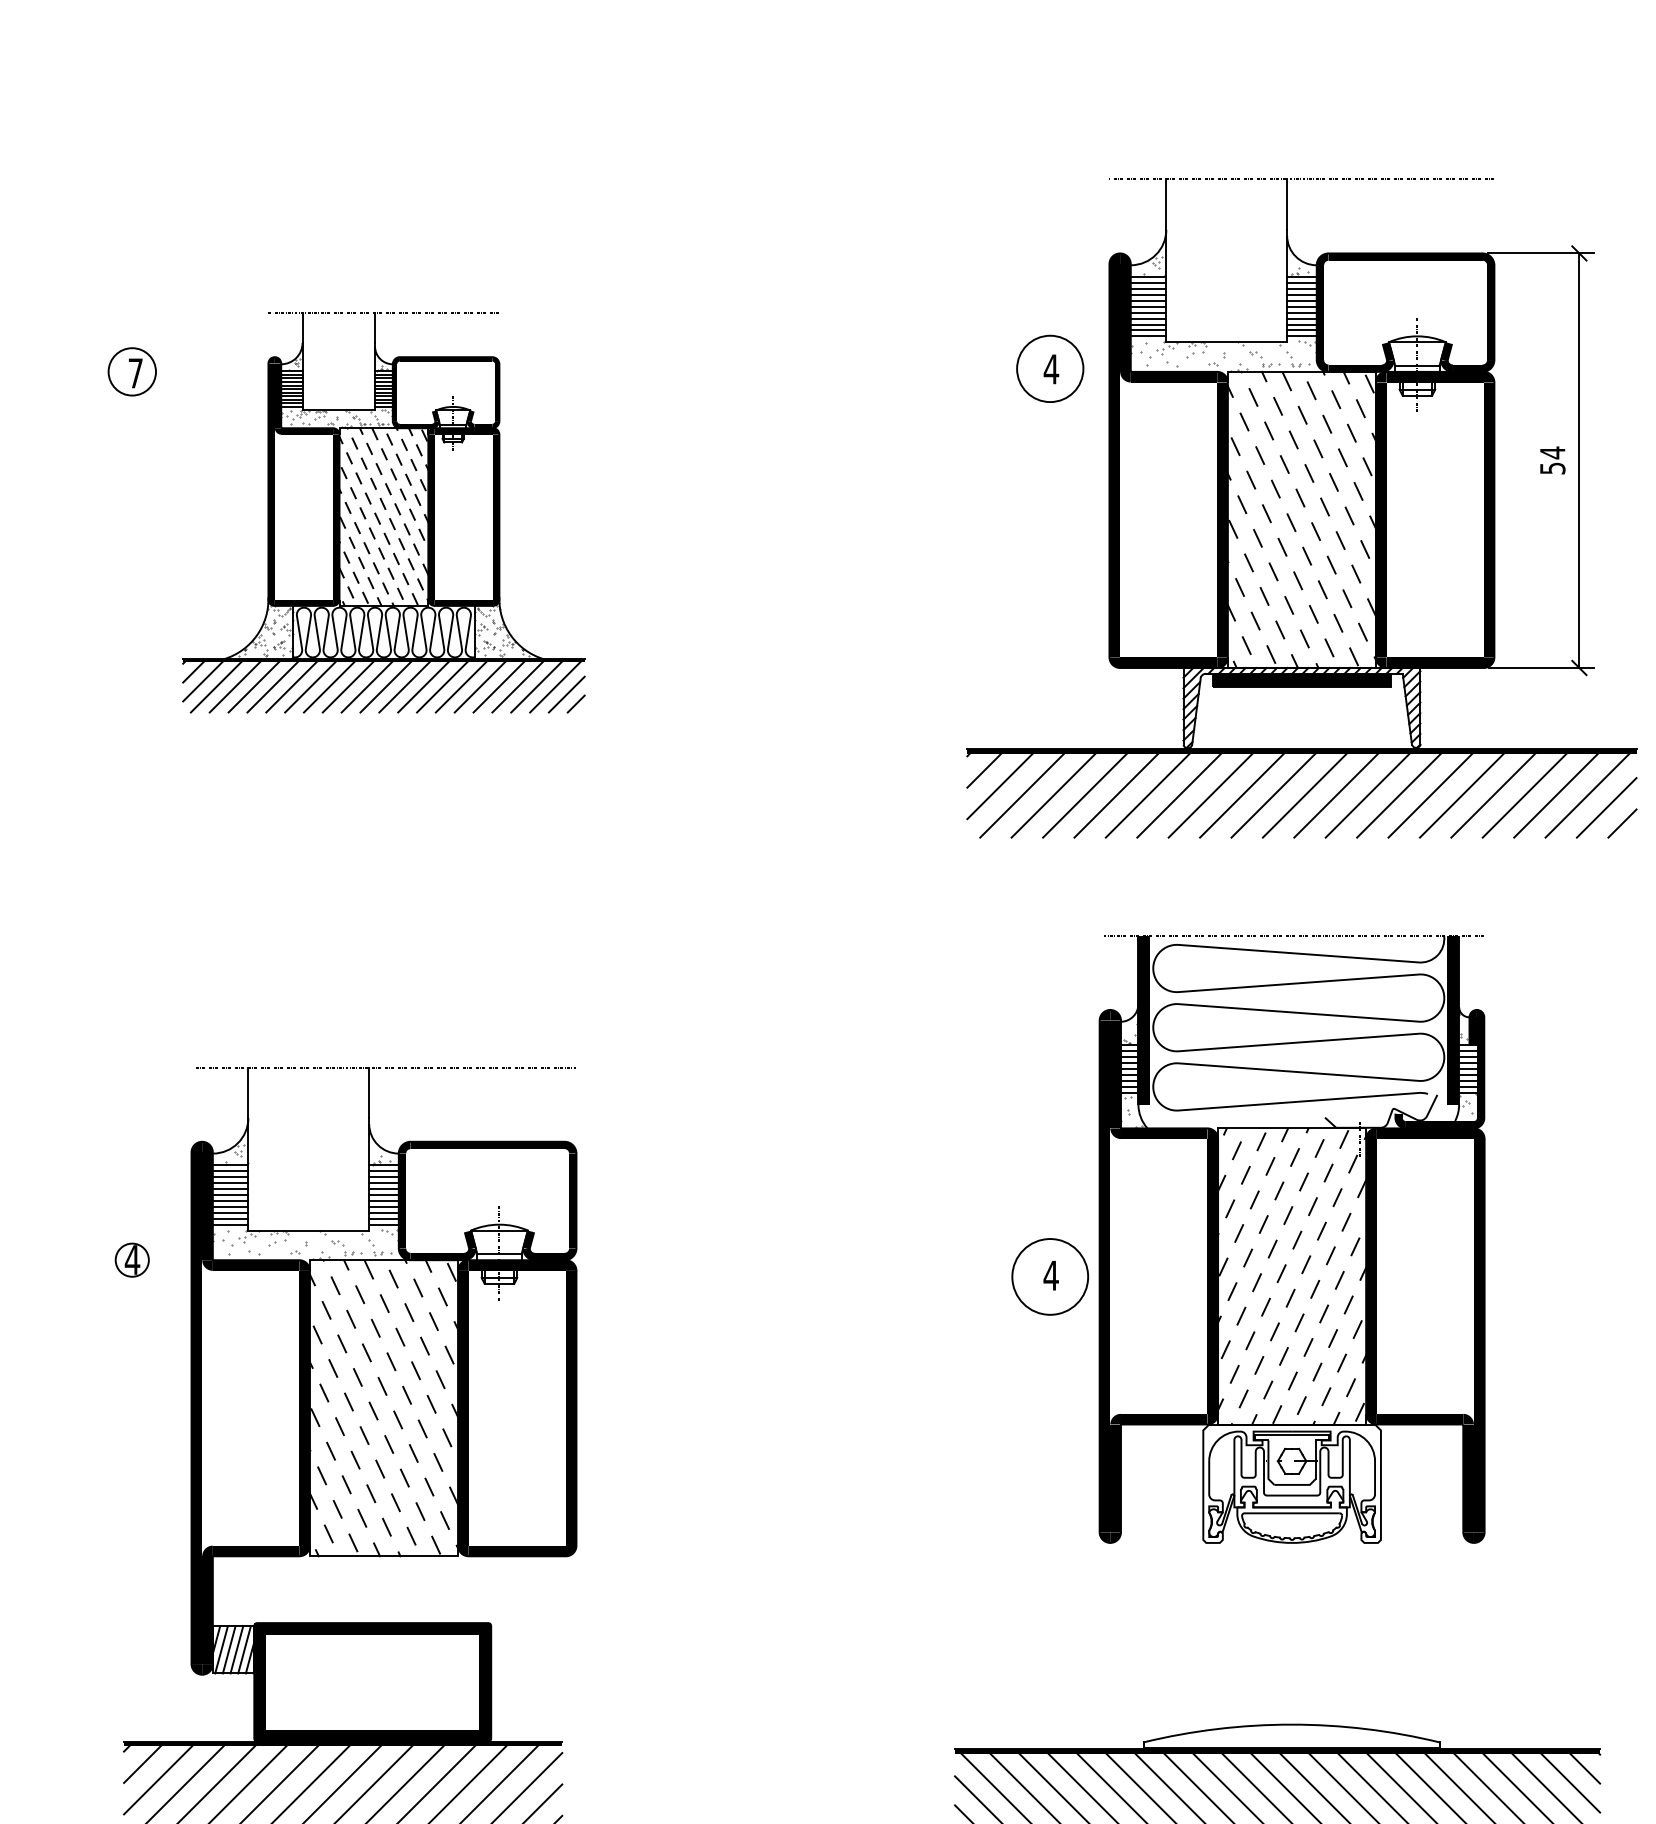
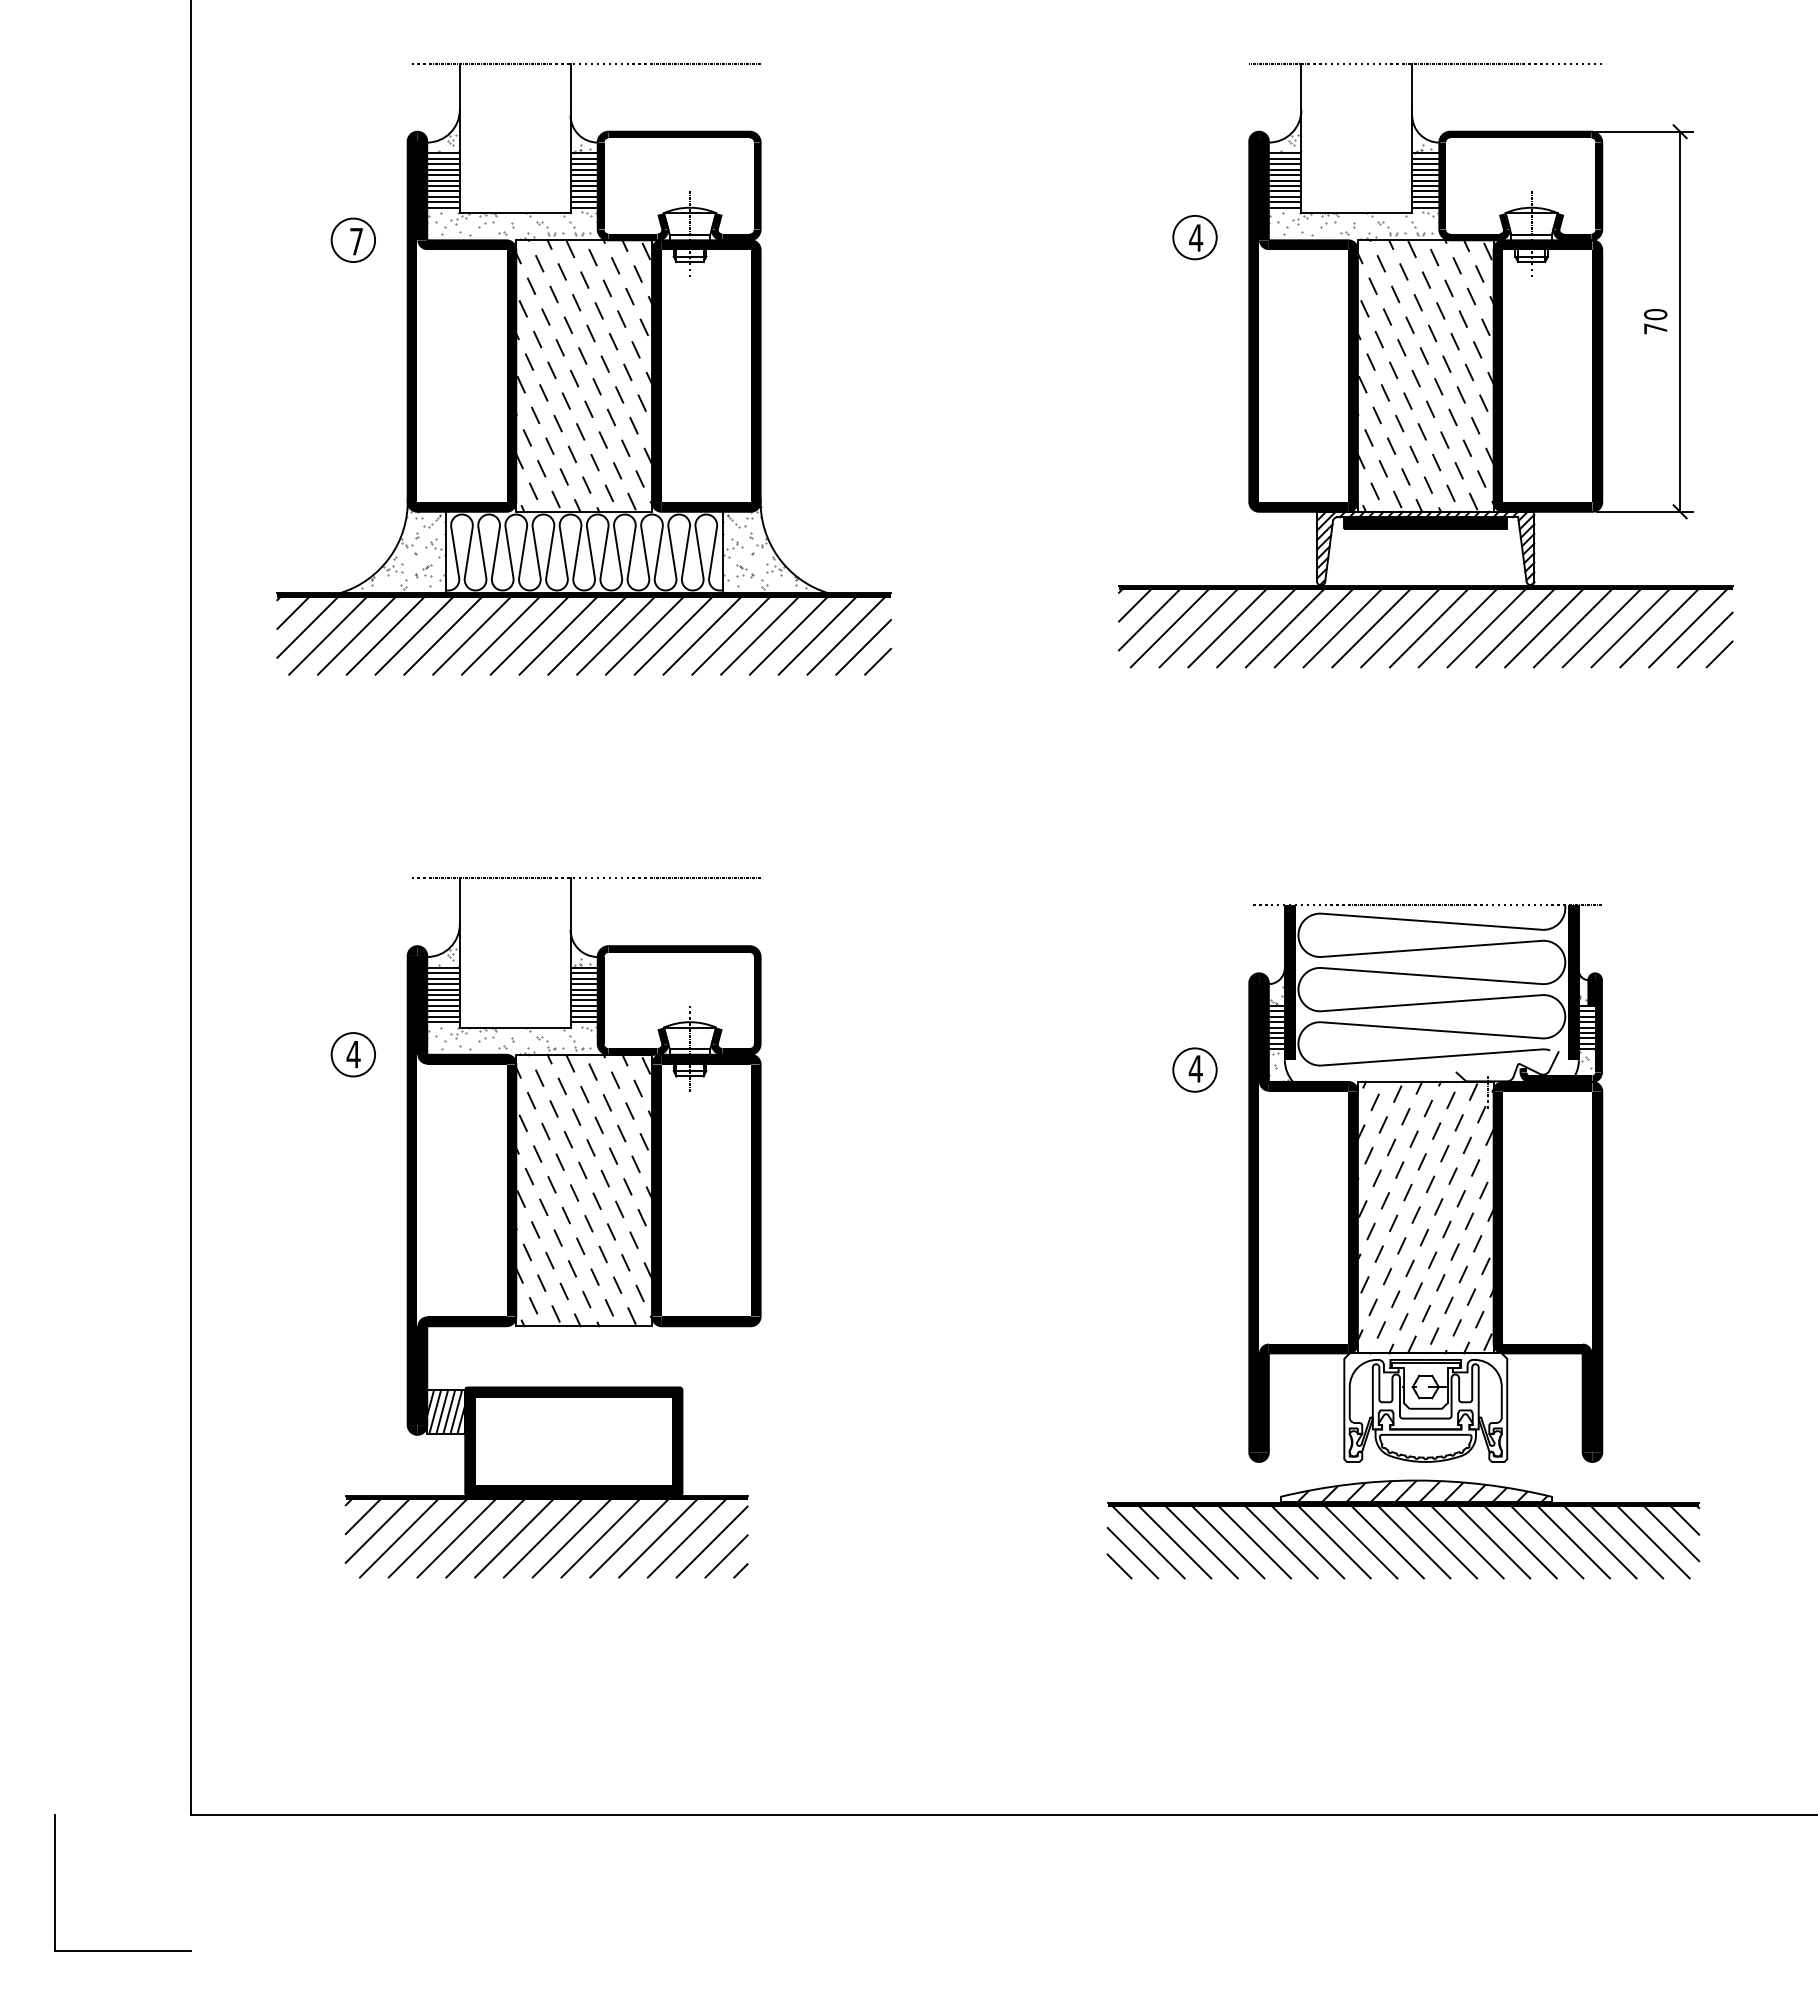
circle: (1049, 368) -> (1194, 237), size x0.71
text: (1552, 460) -> (1655, 321), 54 -> 70
part: (383, 512) -> (583, 369), size x1.67
part: (1291, 1239) -> (1425, 1183), moved
circle: (132, 1259) -> (353, 1054), size x1.43
circle: (1049, 1276) -> (1194, 1069), size x0.62
hatch: (1298, 1736) -> (1422, 1491), added

